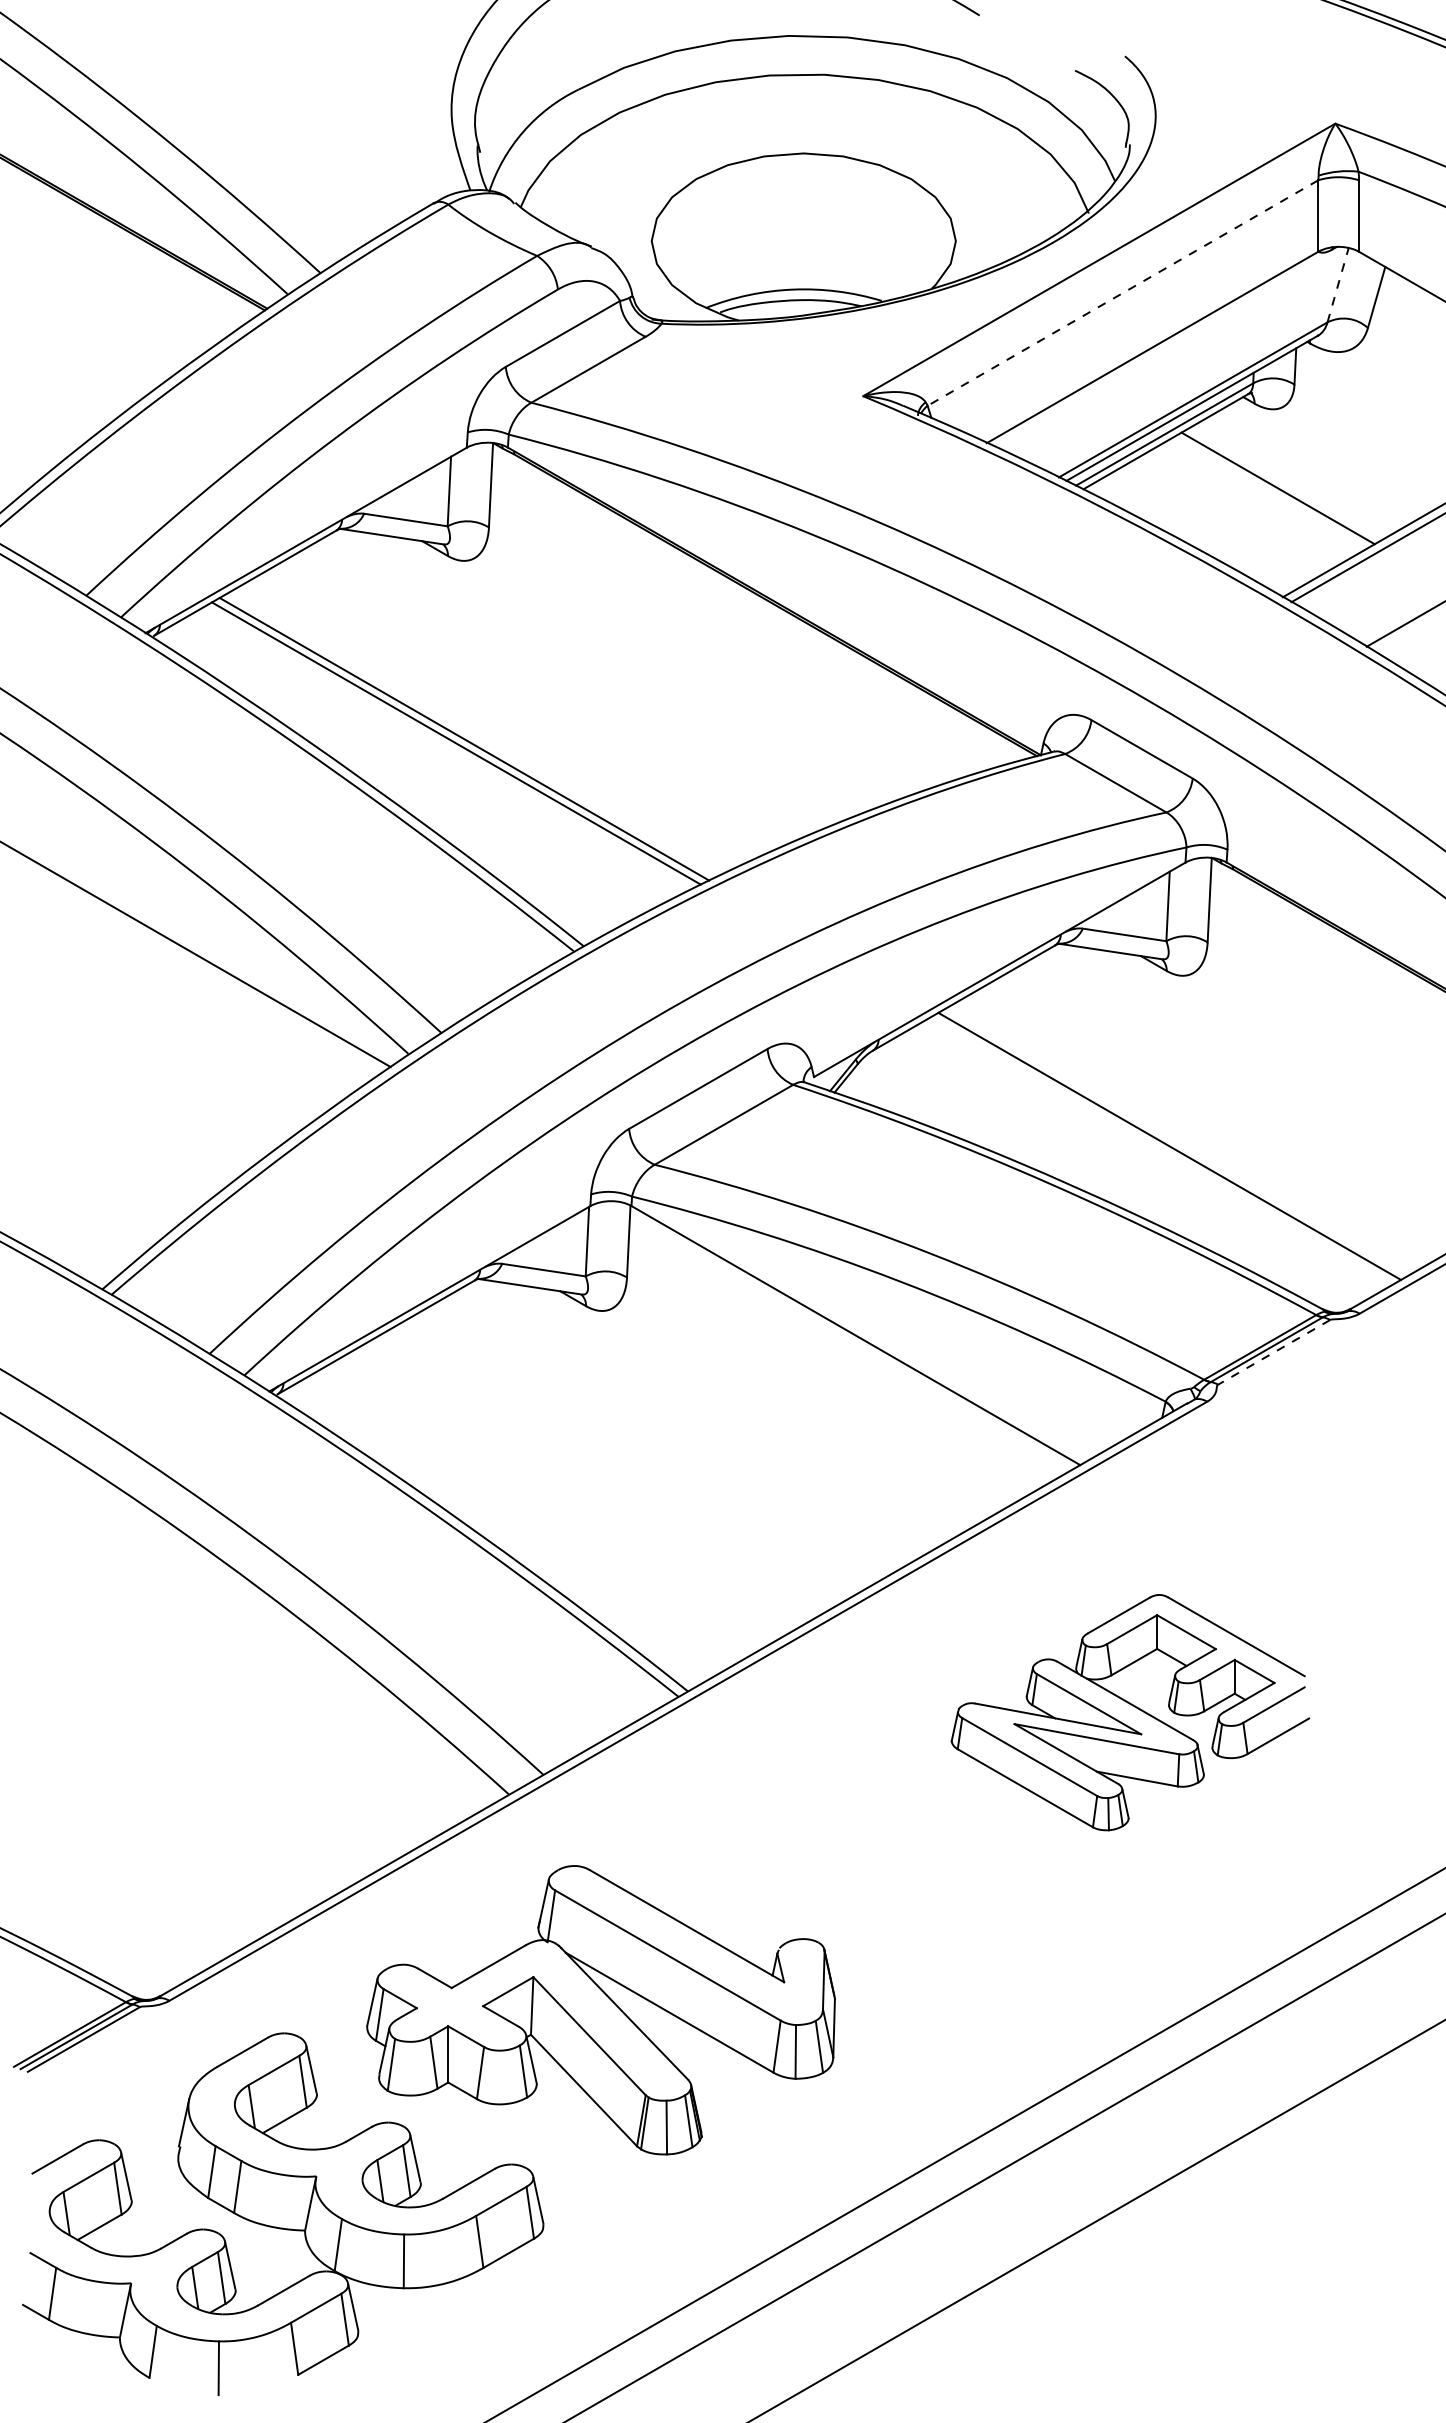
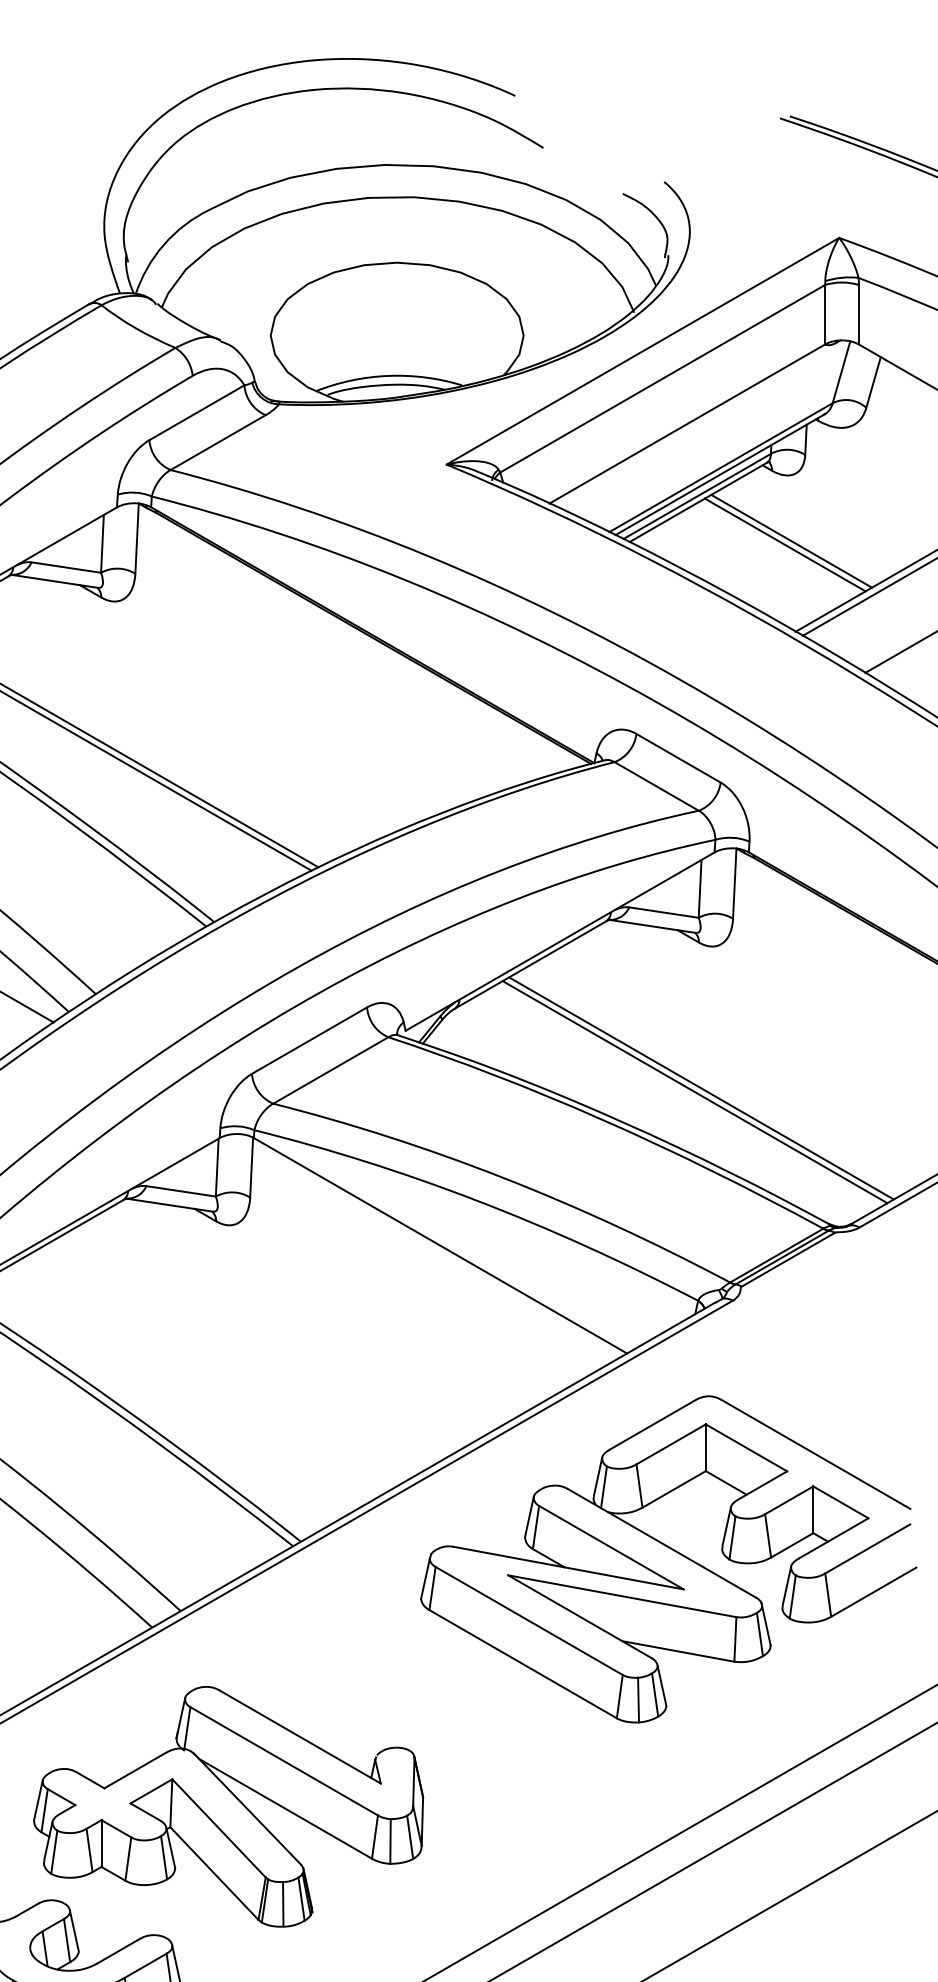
line: (1338, 285) -> (841, 372), dashed -> solid
line: (1122, 293) -> (662, 379), dashed -> solid
line: (1270, 492) -> (785, 544), added
line: (1161, 1150) -> (694, 1091), added
line: (1274, 1352) -> (788, 1259), dashed -> solid
part: (1130, 1712) -> (668, 1559), size x1.67

